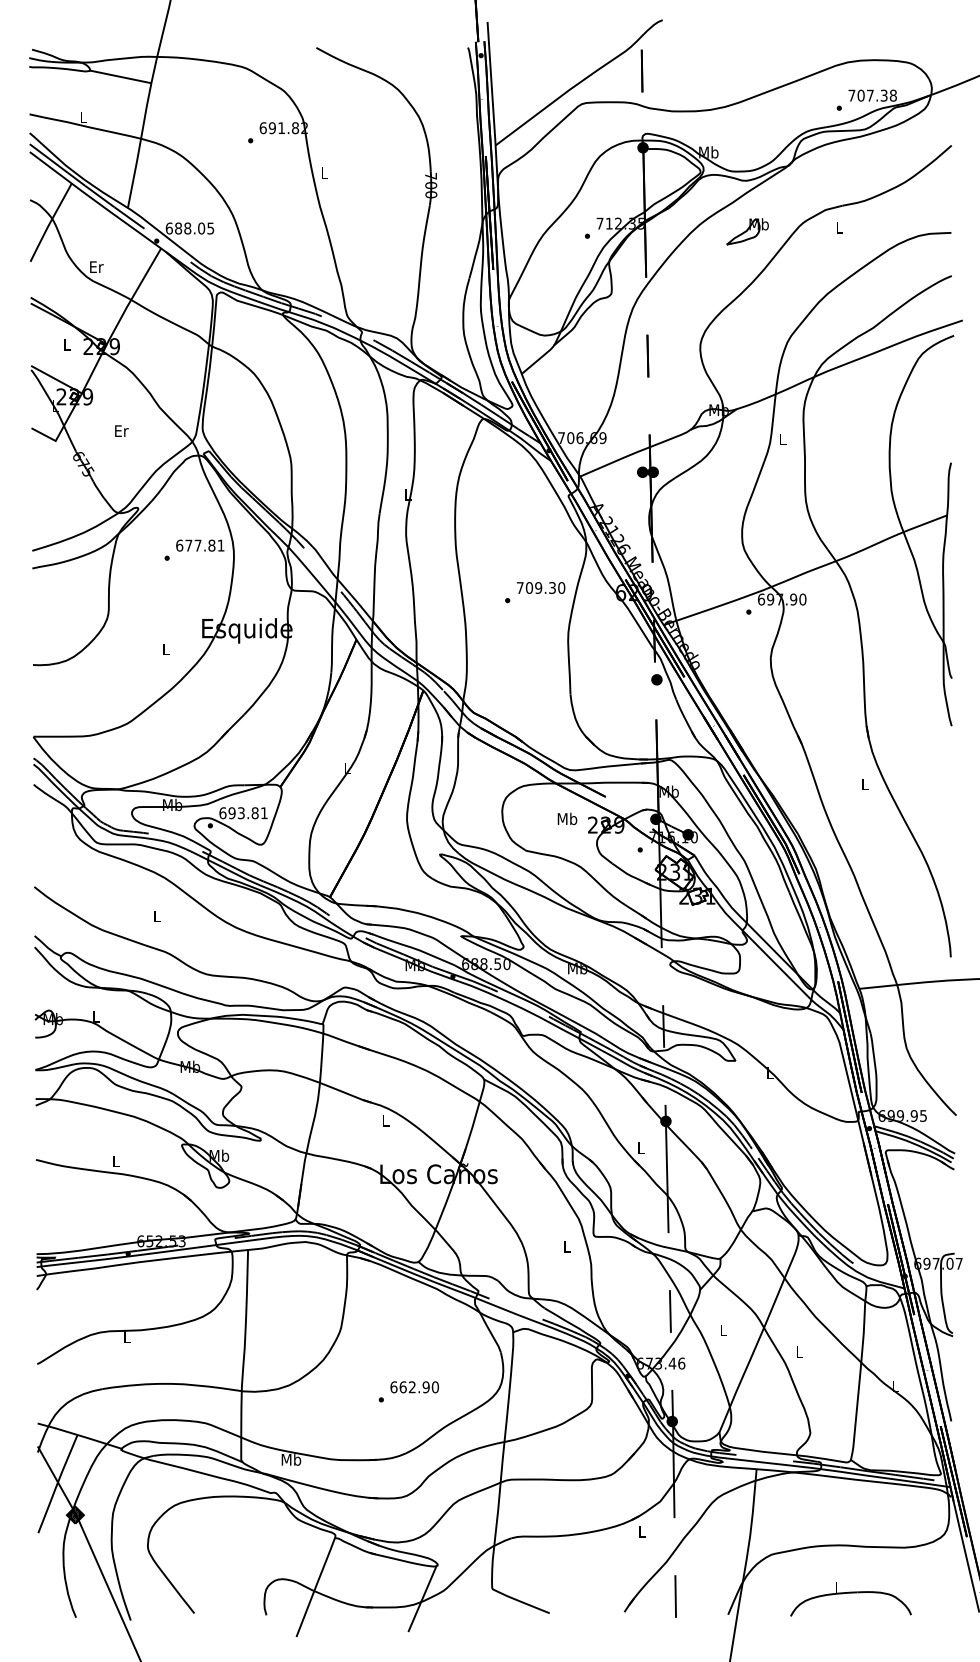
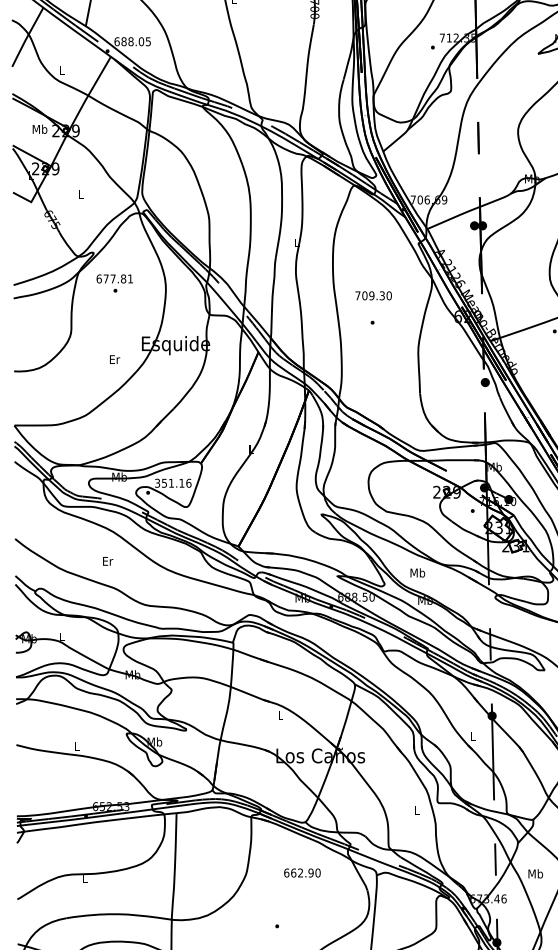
text: (96, 266) -> (62, 70), Er -> L
text: (66, 344) -> (39, 129), L -> Mb
text: (121, 430) -> (80, 194), Er -> L
text: (200, 545) -> (114, 278), moved
text: (541, 587) -> (373, 295), moved
text: (166, 649) -> (114, 359), L -> Er
text: (243, 813) -> (173, 483), 693.81 -> 351.16
text: (567, 818) -> (417, 572), moved
text: (157, 916) -> (108, 561), L -> Er
text: (723, 1330) -> (535, 873), L -> Mb
text: (414, 1387) -> (302, 873), moved

